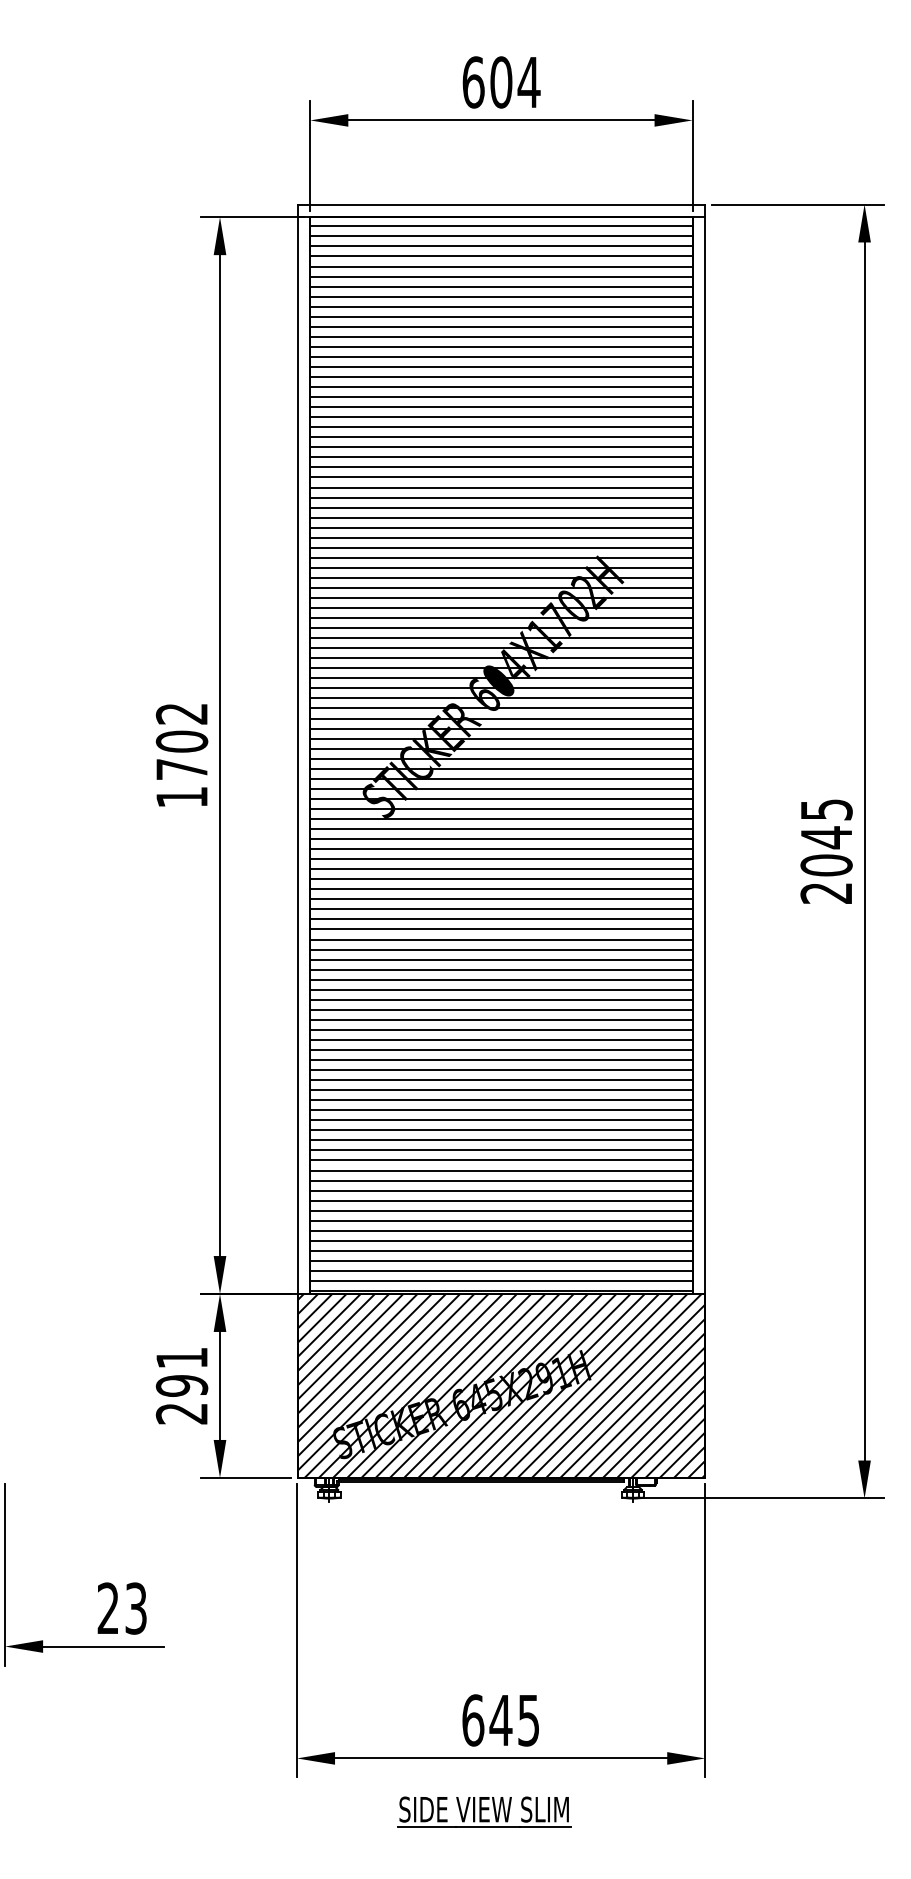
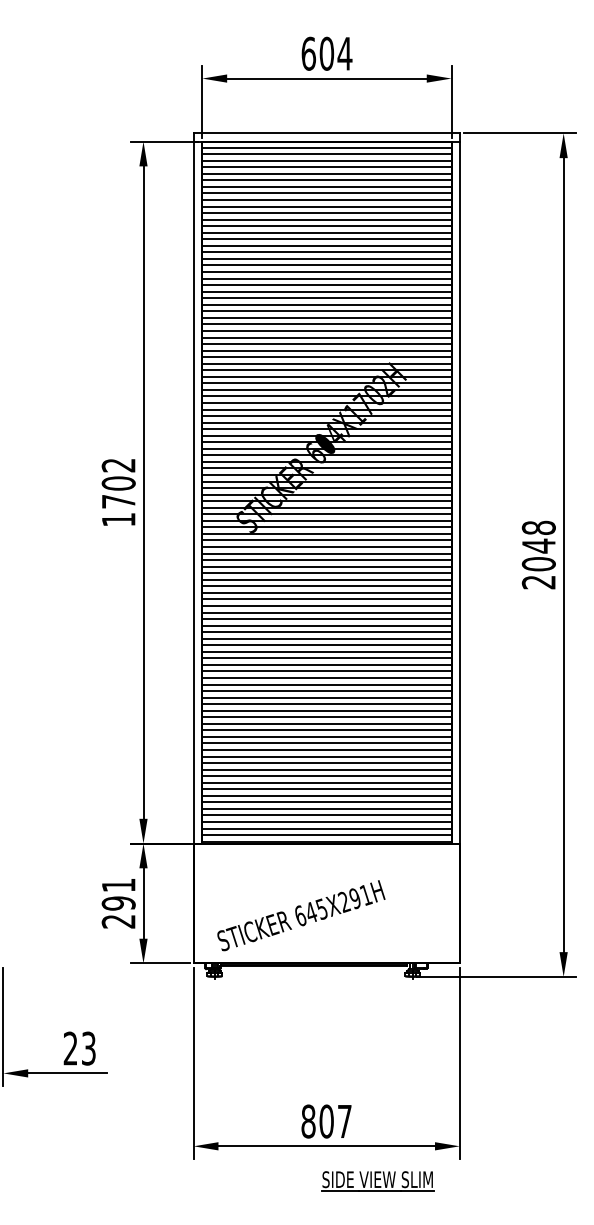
text: (825, 809) -> (538, 527), 2045 -> 2048
hatch: (500, 1385) -> (326, 903), removed
text: (500, 1720) -> (326, 1121), 645 -> 807
part: (483, 1812) -> (377, 1181), moved

